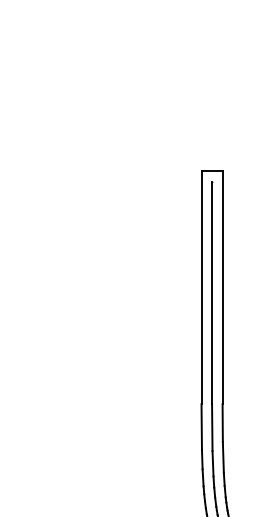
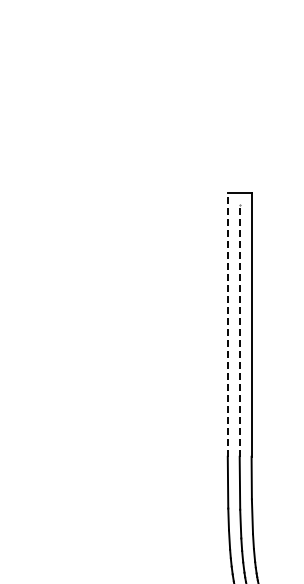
line: (201, 287) -> (227, 324), solid -> dashed
line: (211, 292) -> (239, 330), solid -> dashed

